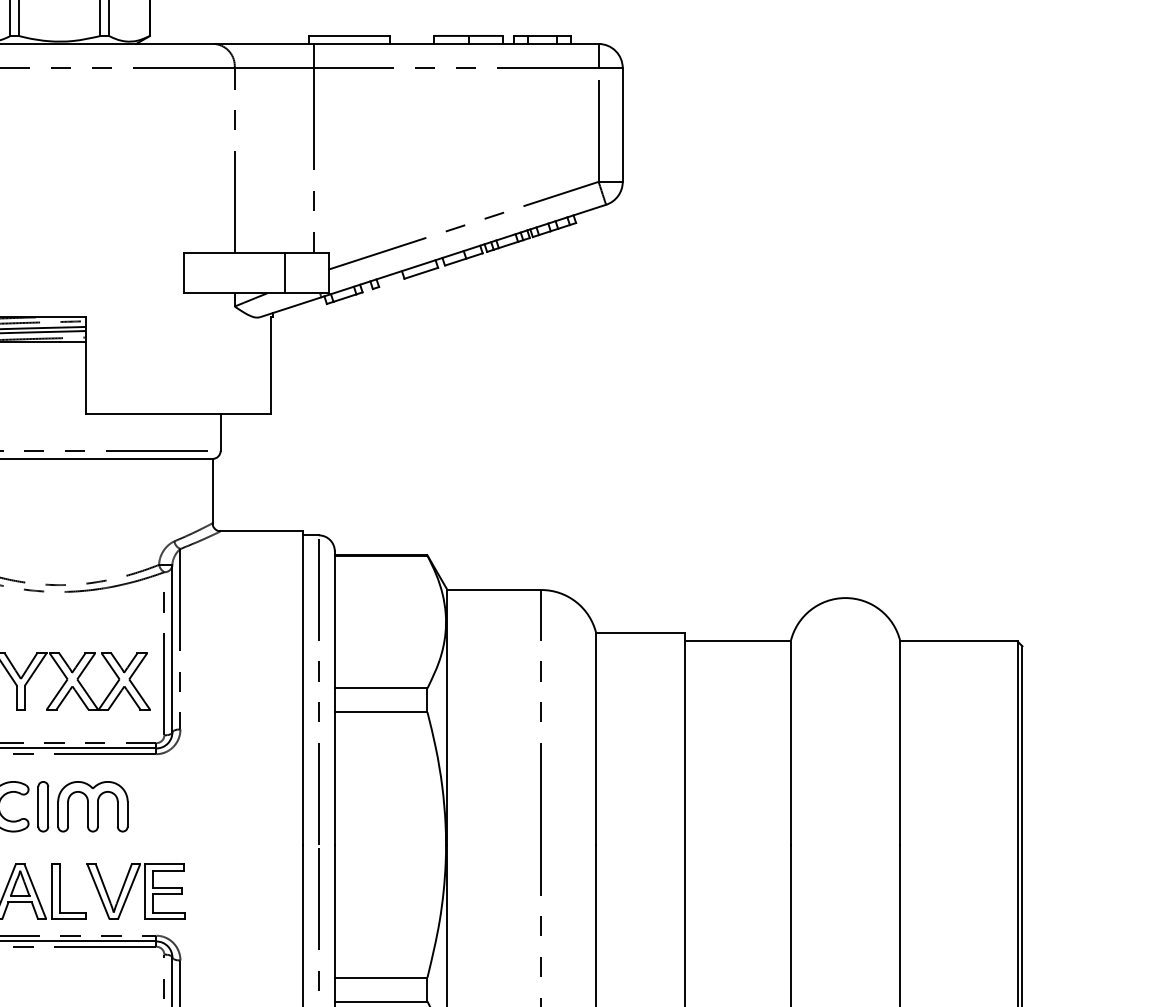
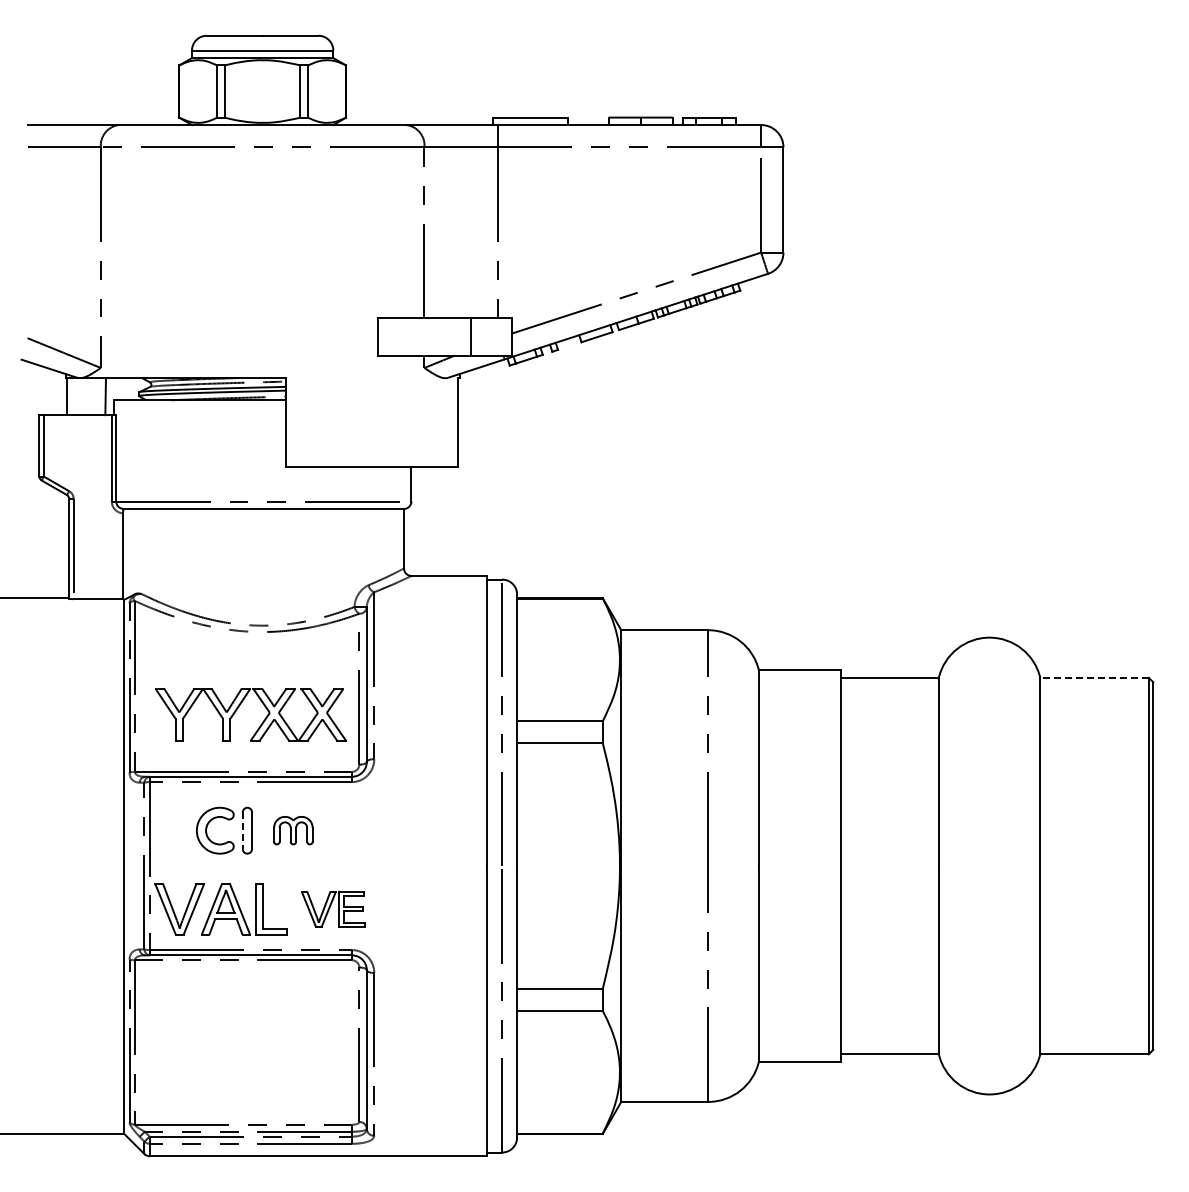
line: (958, 641) -> (1094, 677), solid -> dashed
part: (93, 806) -> (293, 830), size x0.6
line: (38, 807) -> (242, 831), solid -> dashed
part: (136, 891) -> (333, 909), size x0.7

